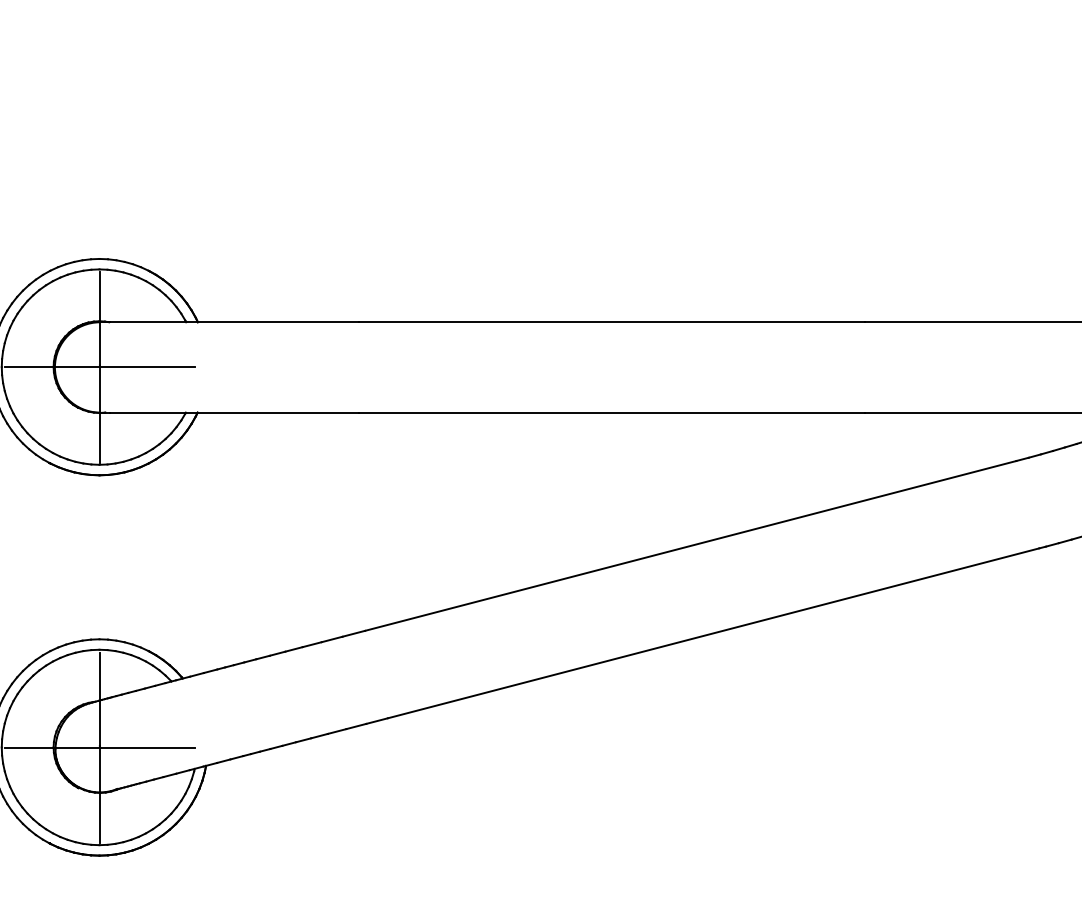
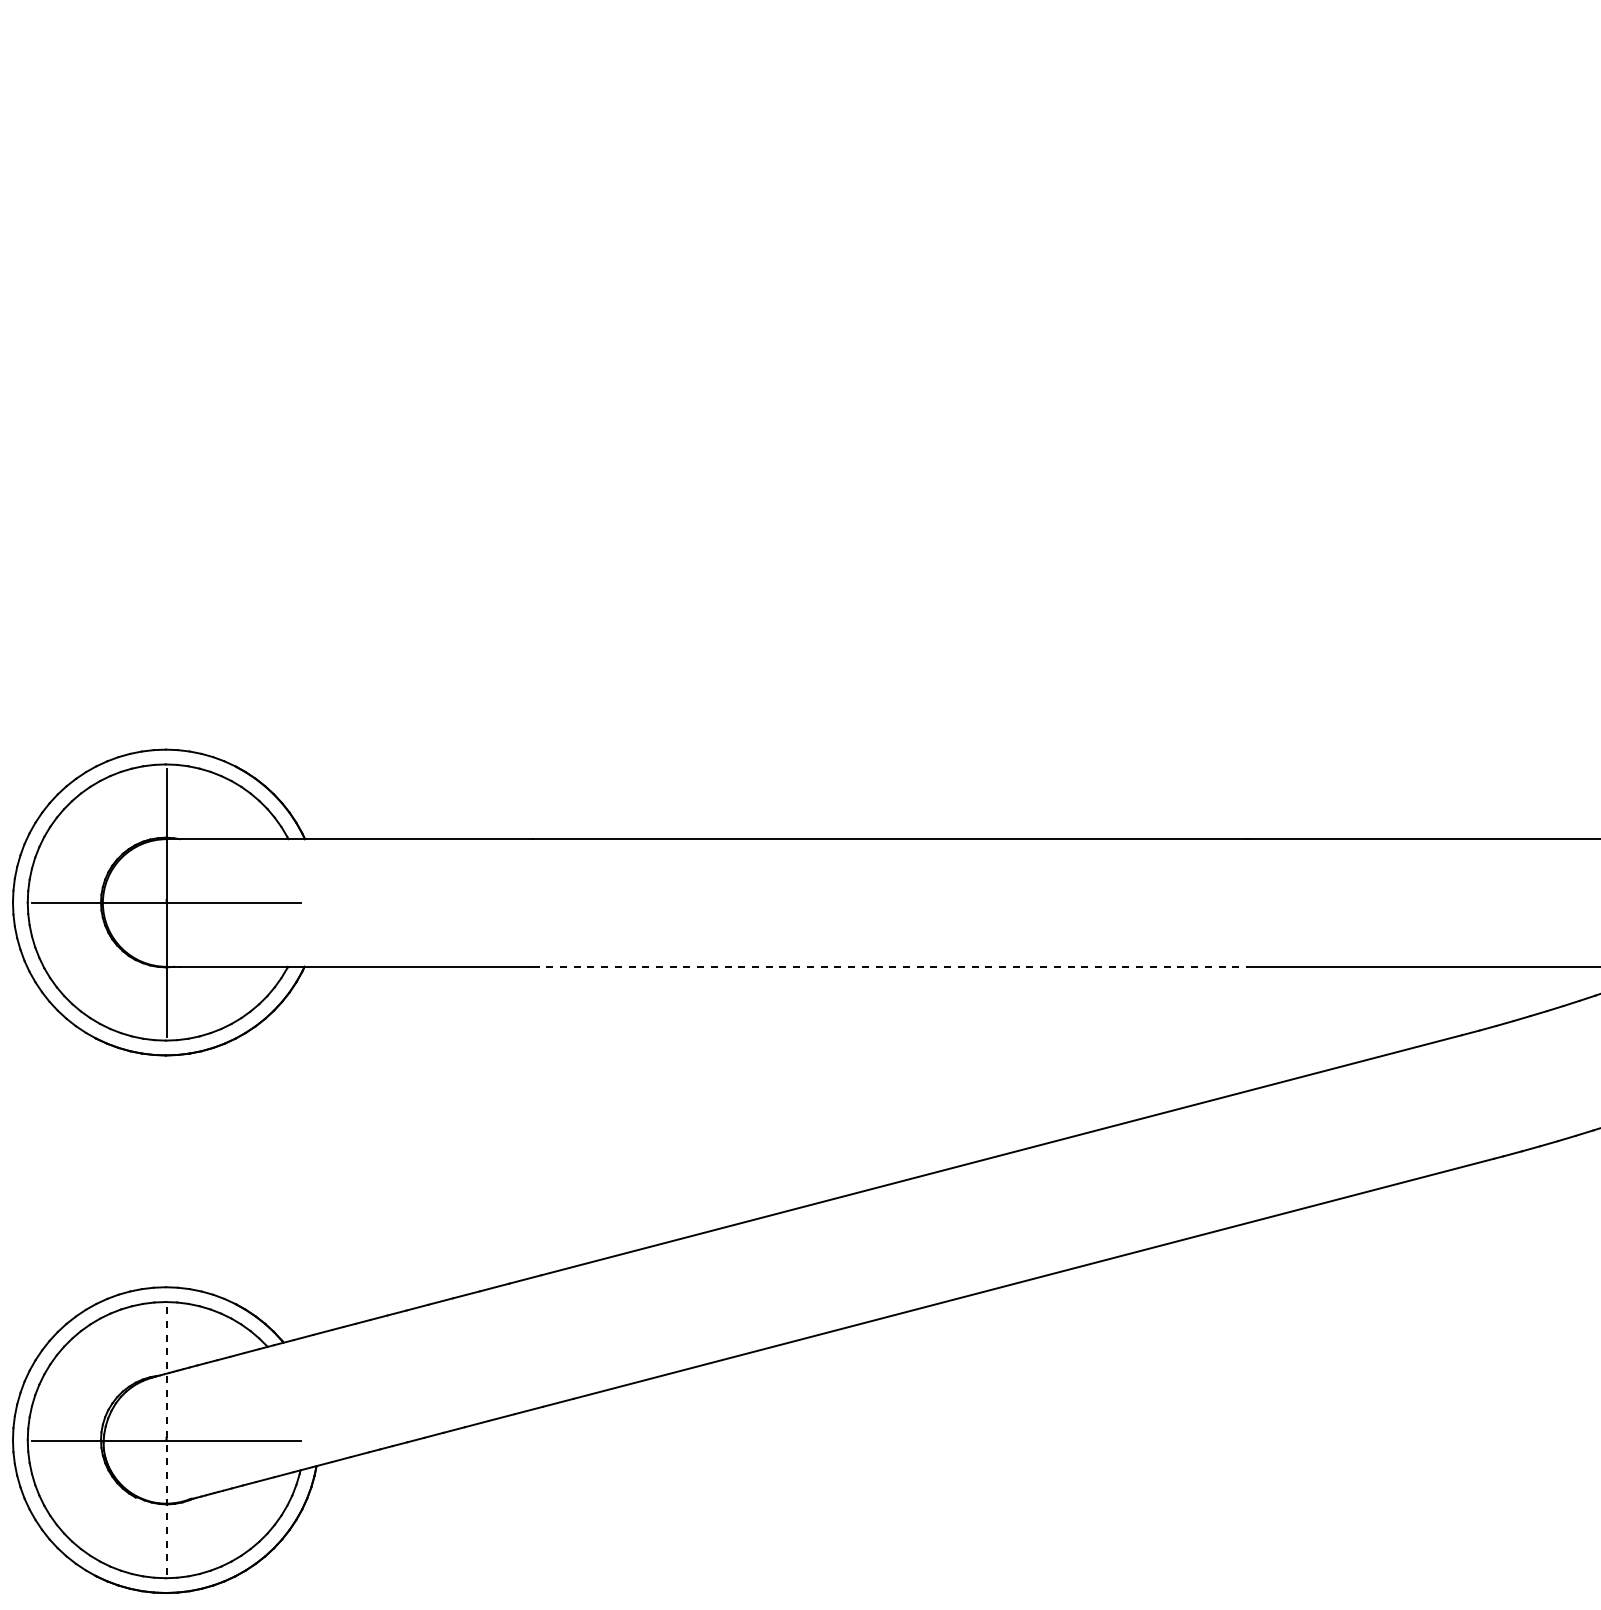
line: (612, 412) -> (890, 966), solid -> dashed
line: (99, 747) -> (166, 1440), solid -> dashed

